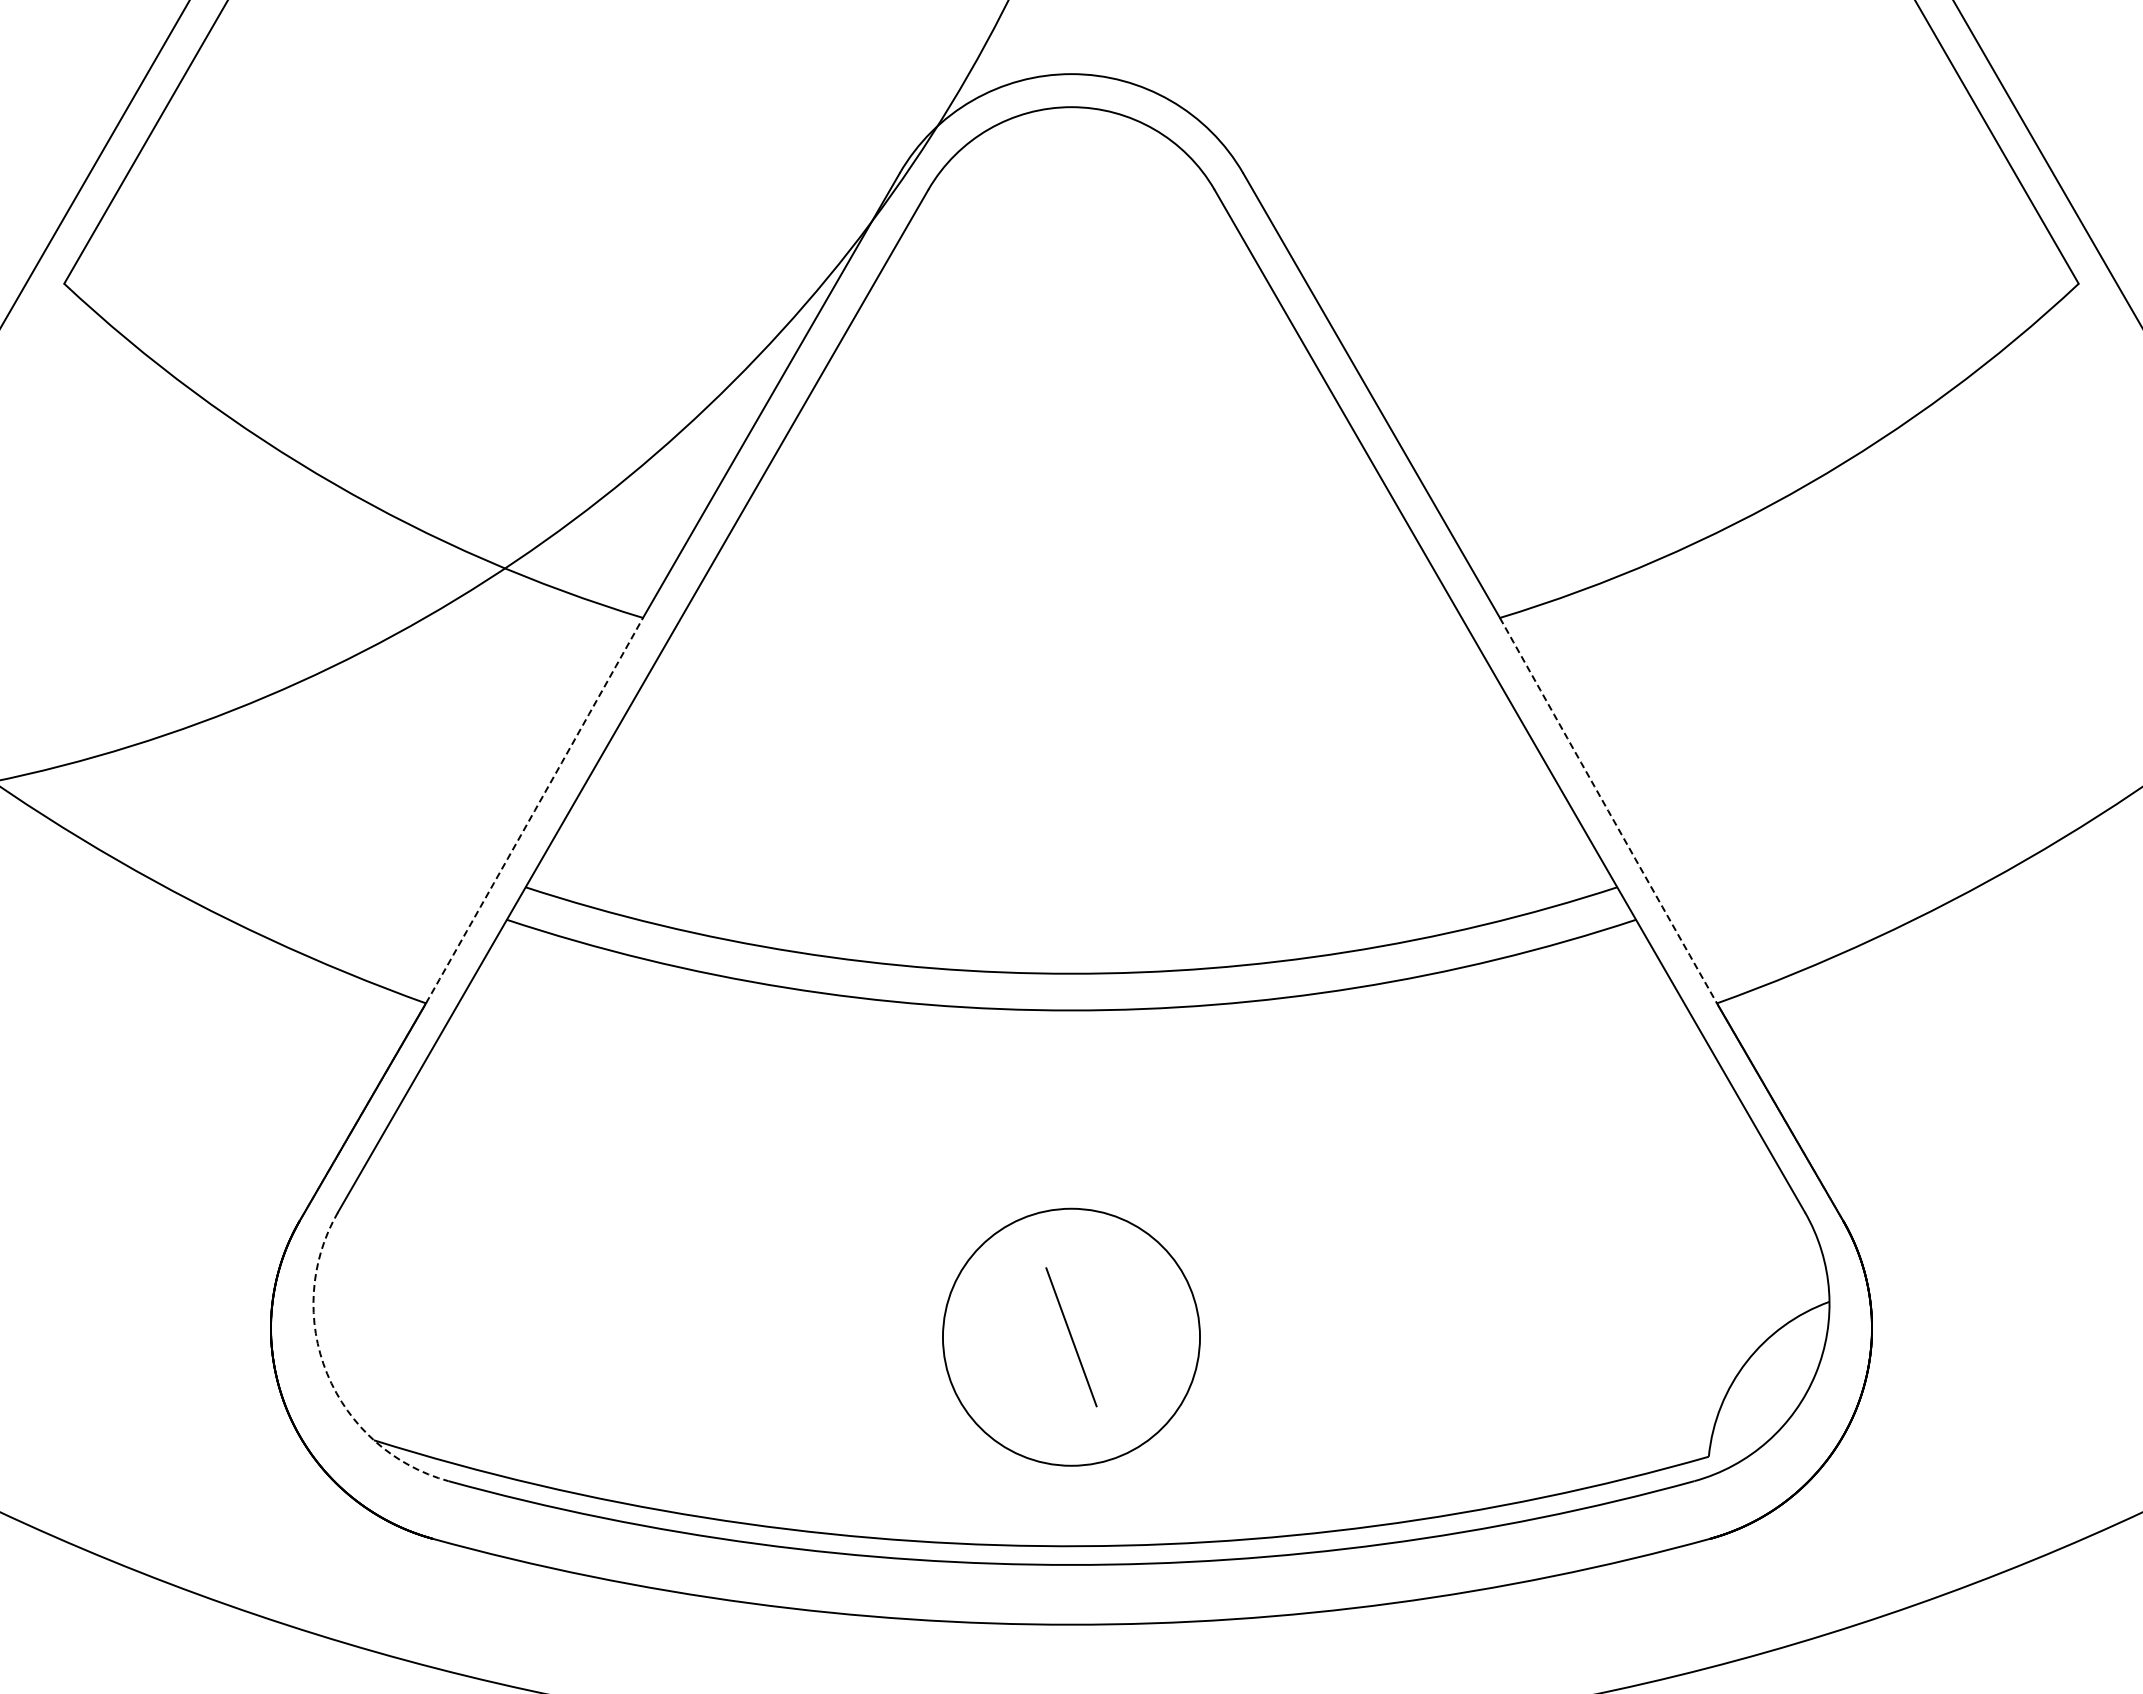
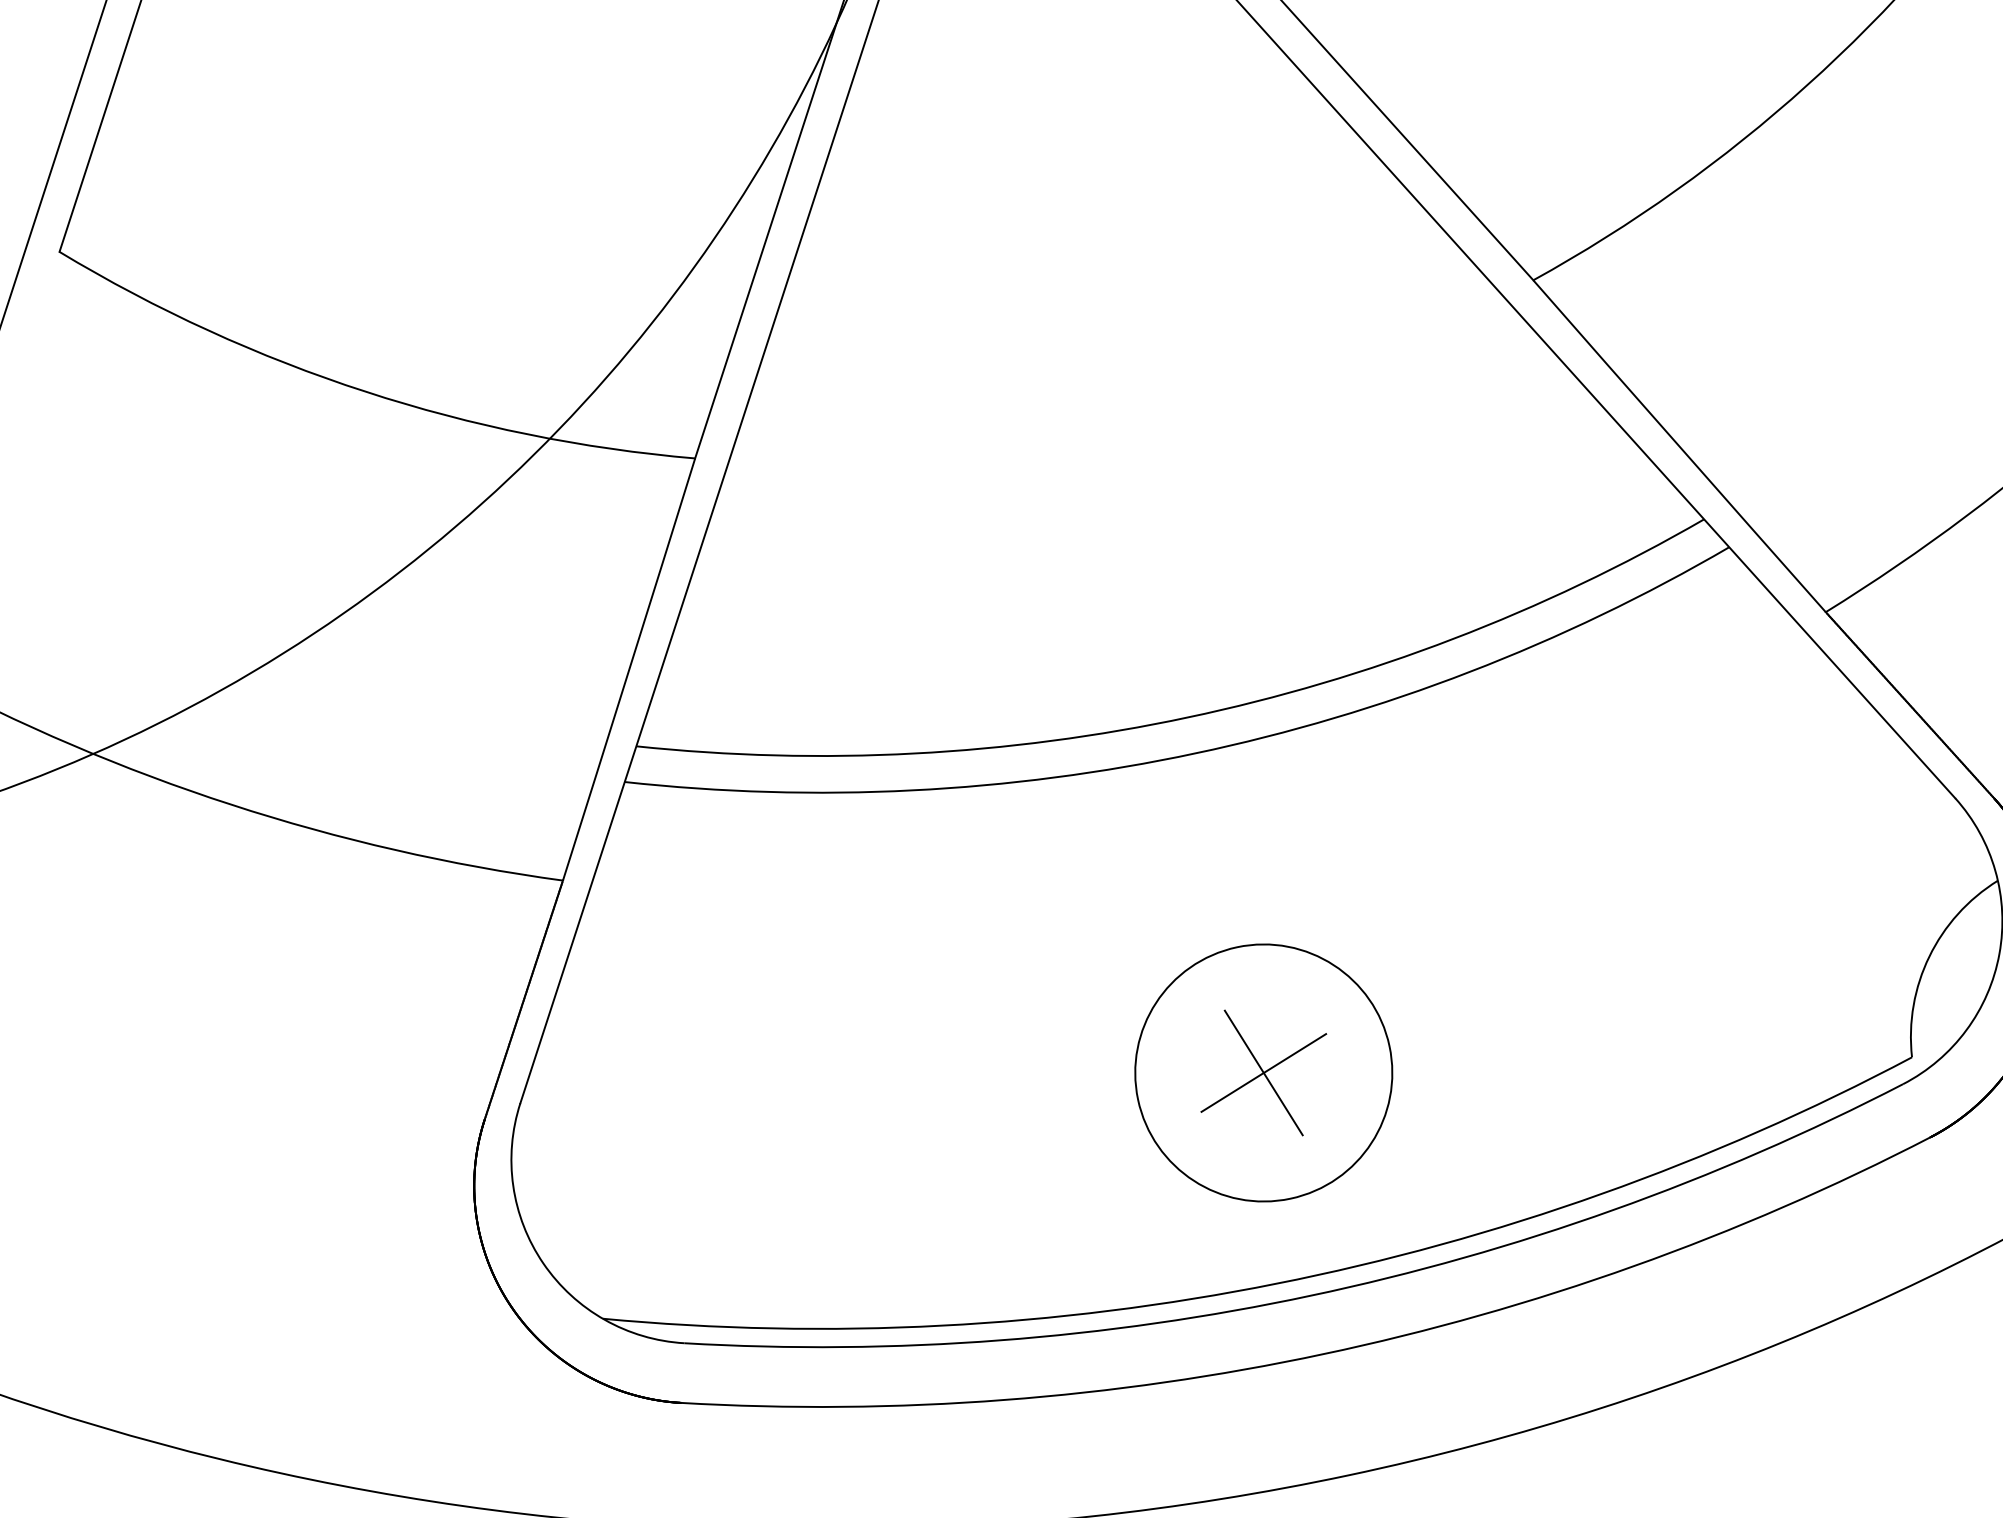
arc: (534, 810) -> (629, 669), dashed -> solid
arc: (1608, 810) -> (1679, 446), dashed -> solid
line: (1071, 1337) -> (1263, 1073), added
arc: (327, 1373) -> (543, 1263), dashed -> solid

